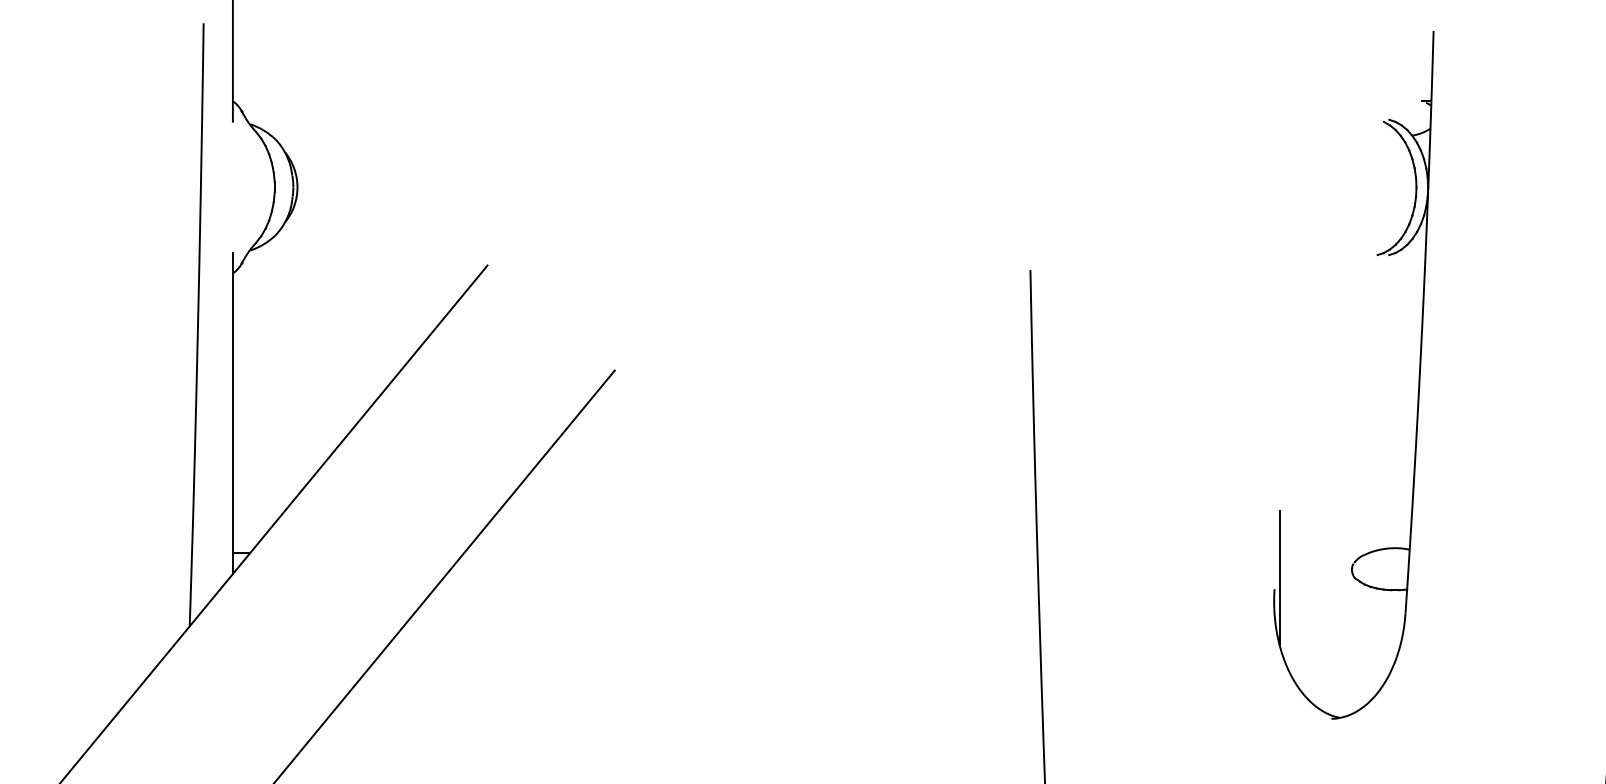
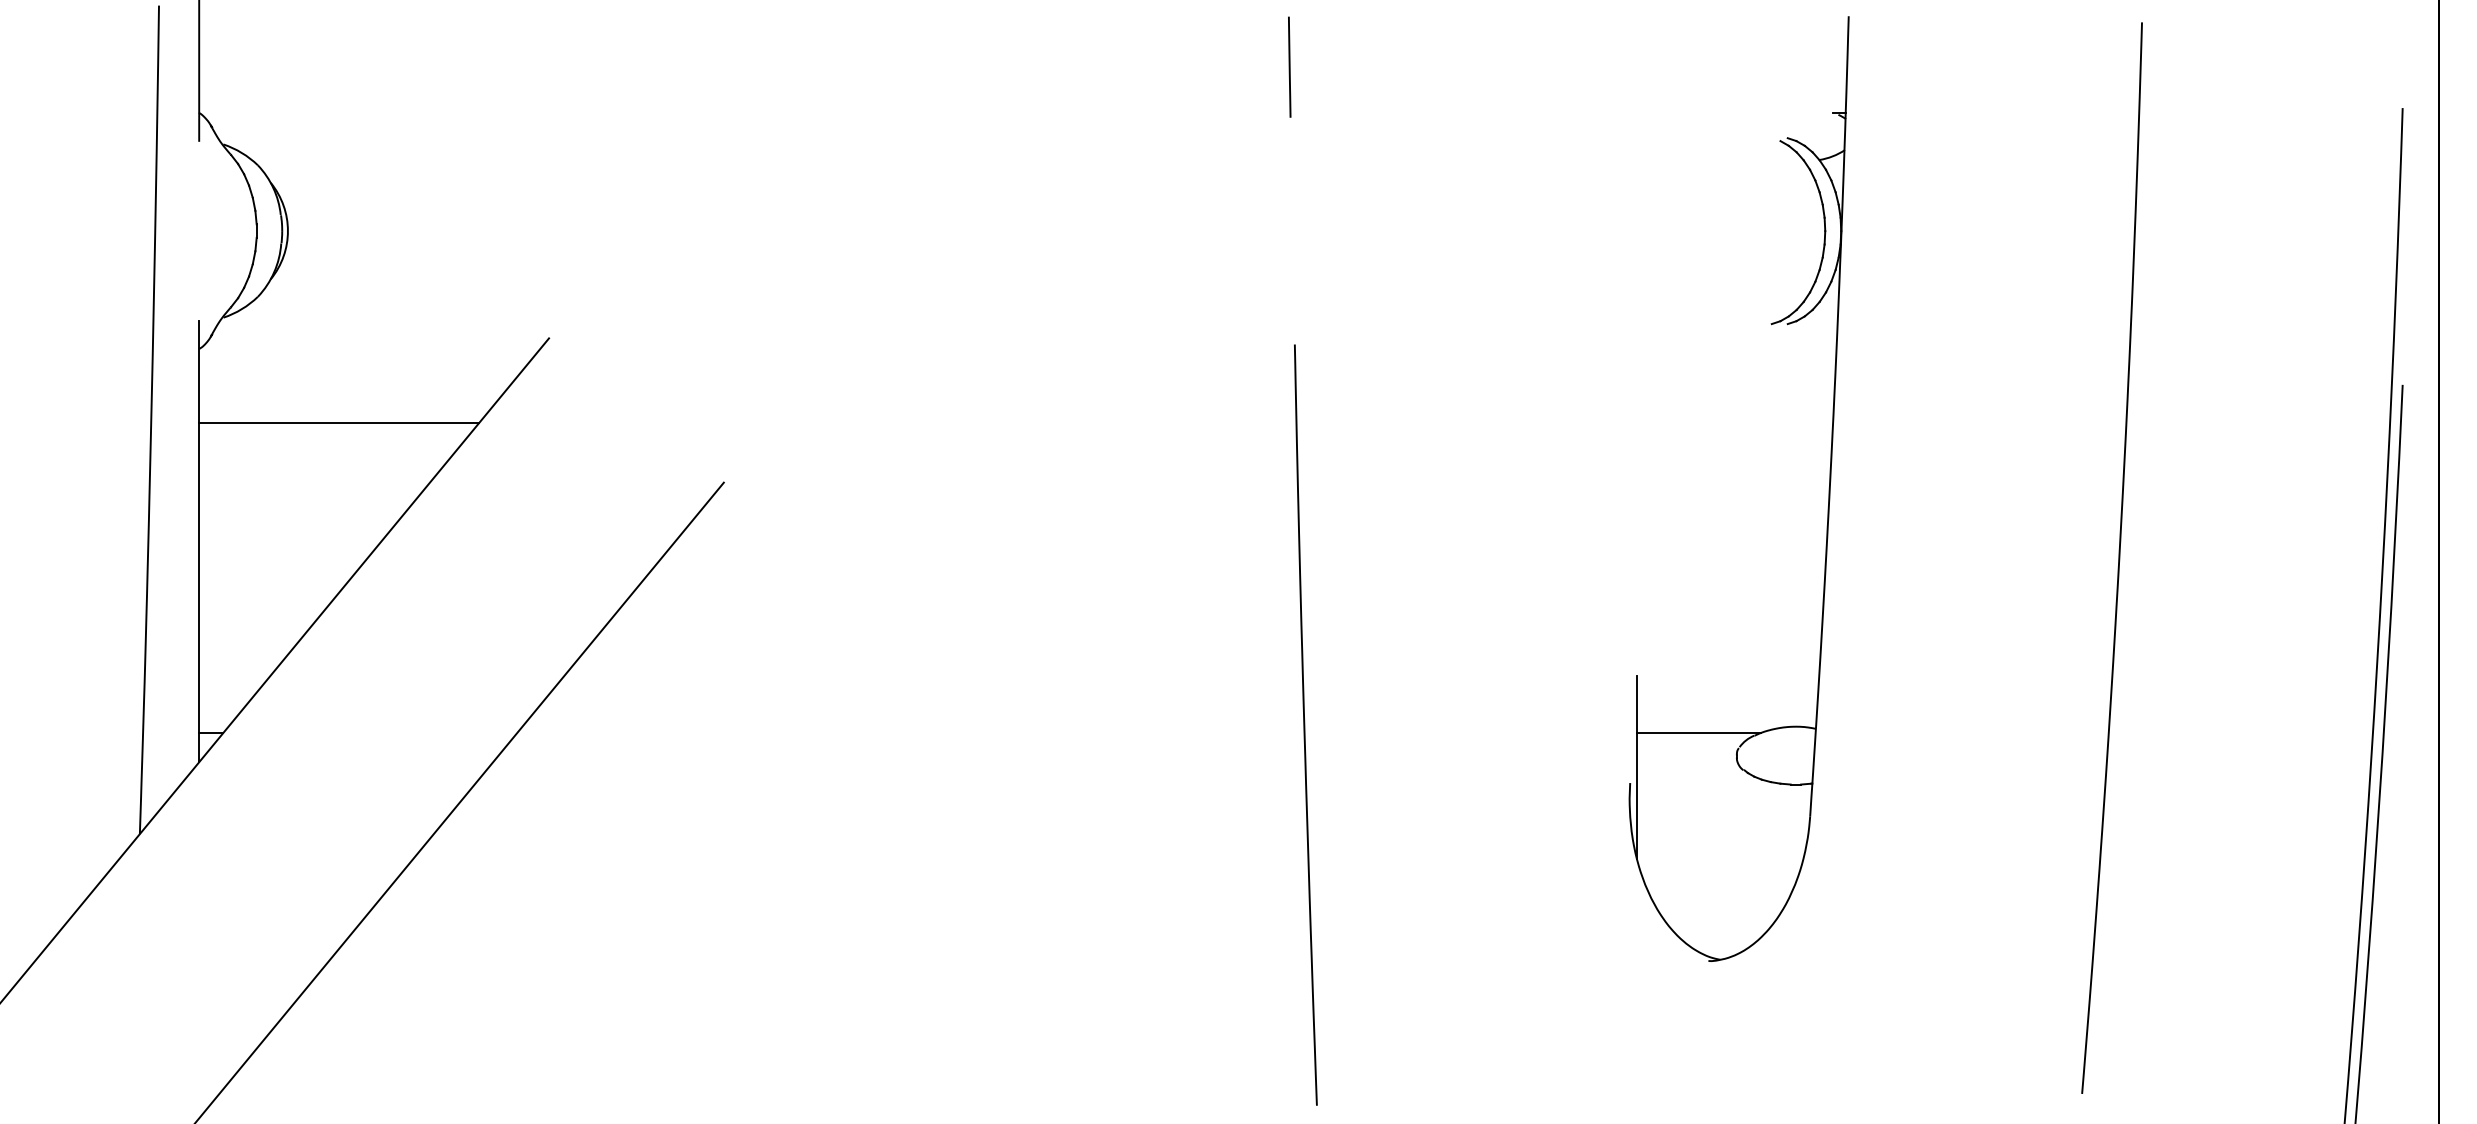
line: (1026, 67) -> (1289, 66), added
line: (335, 326) -> (339, 422), added
line: (1324, 553) -> (1699, 733), added

